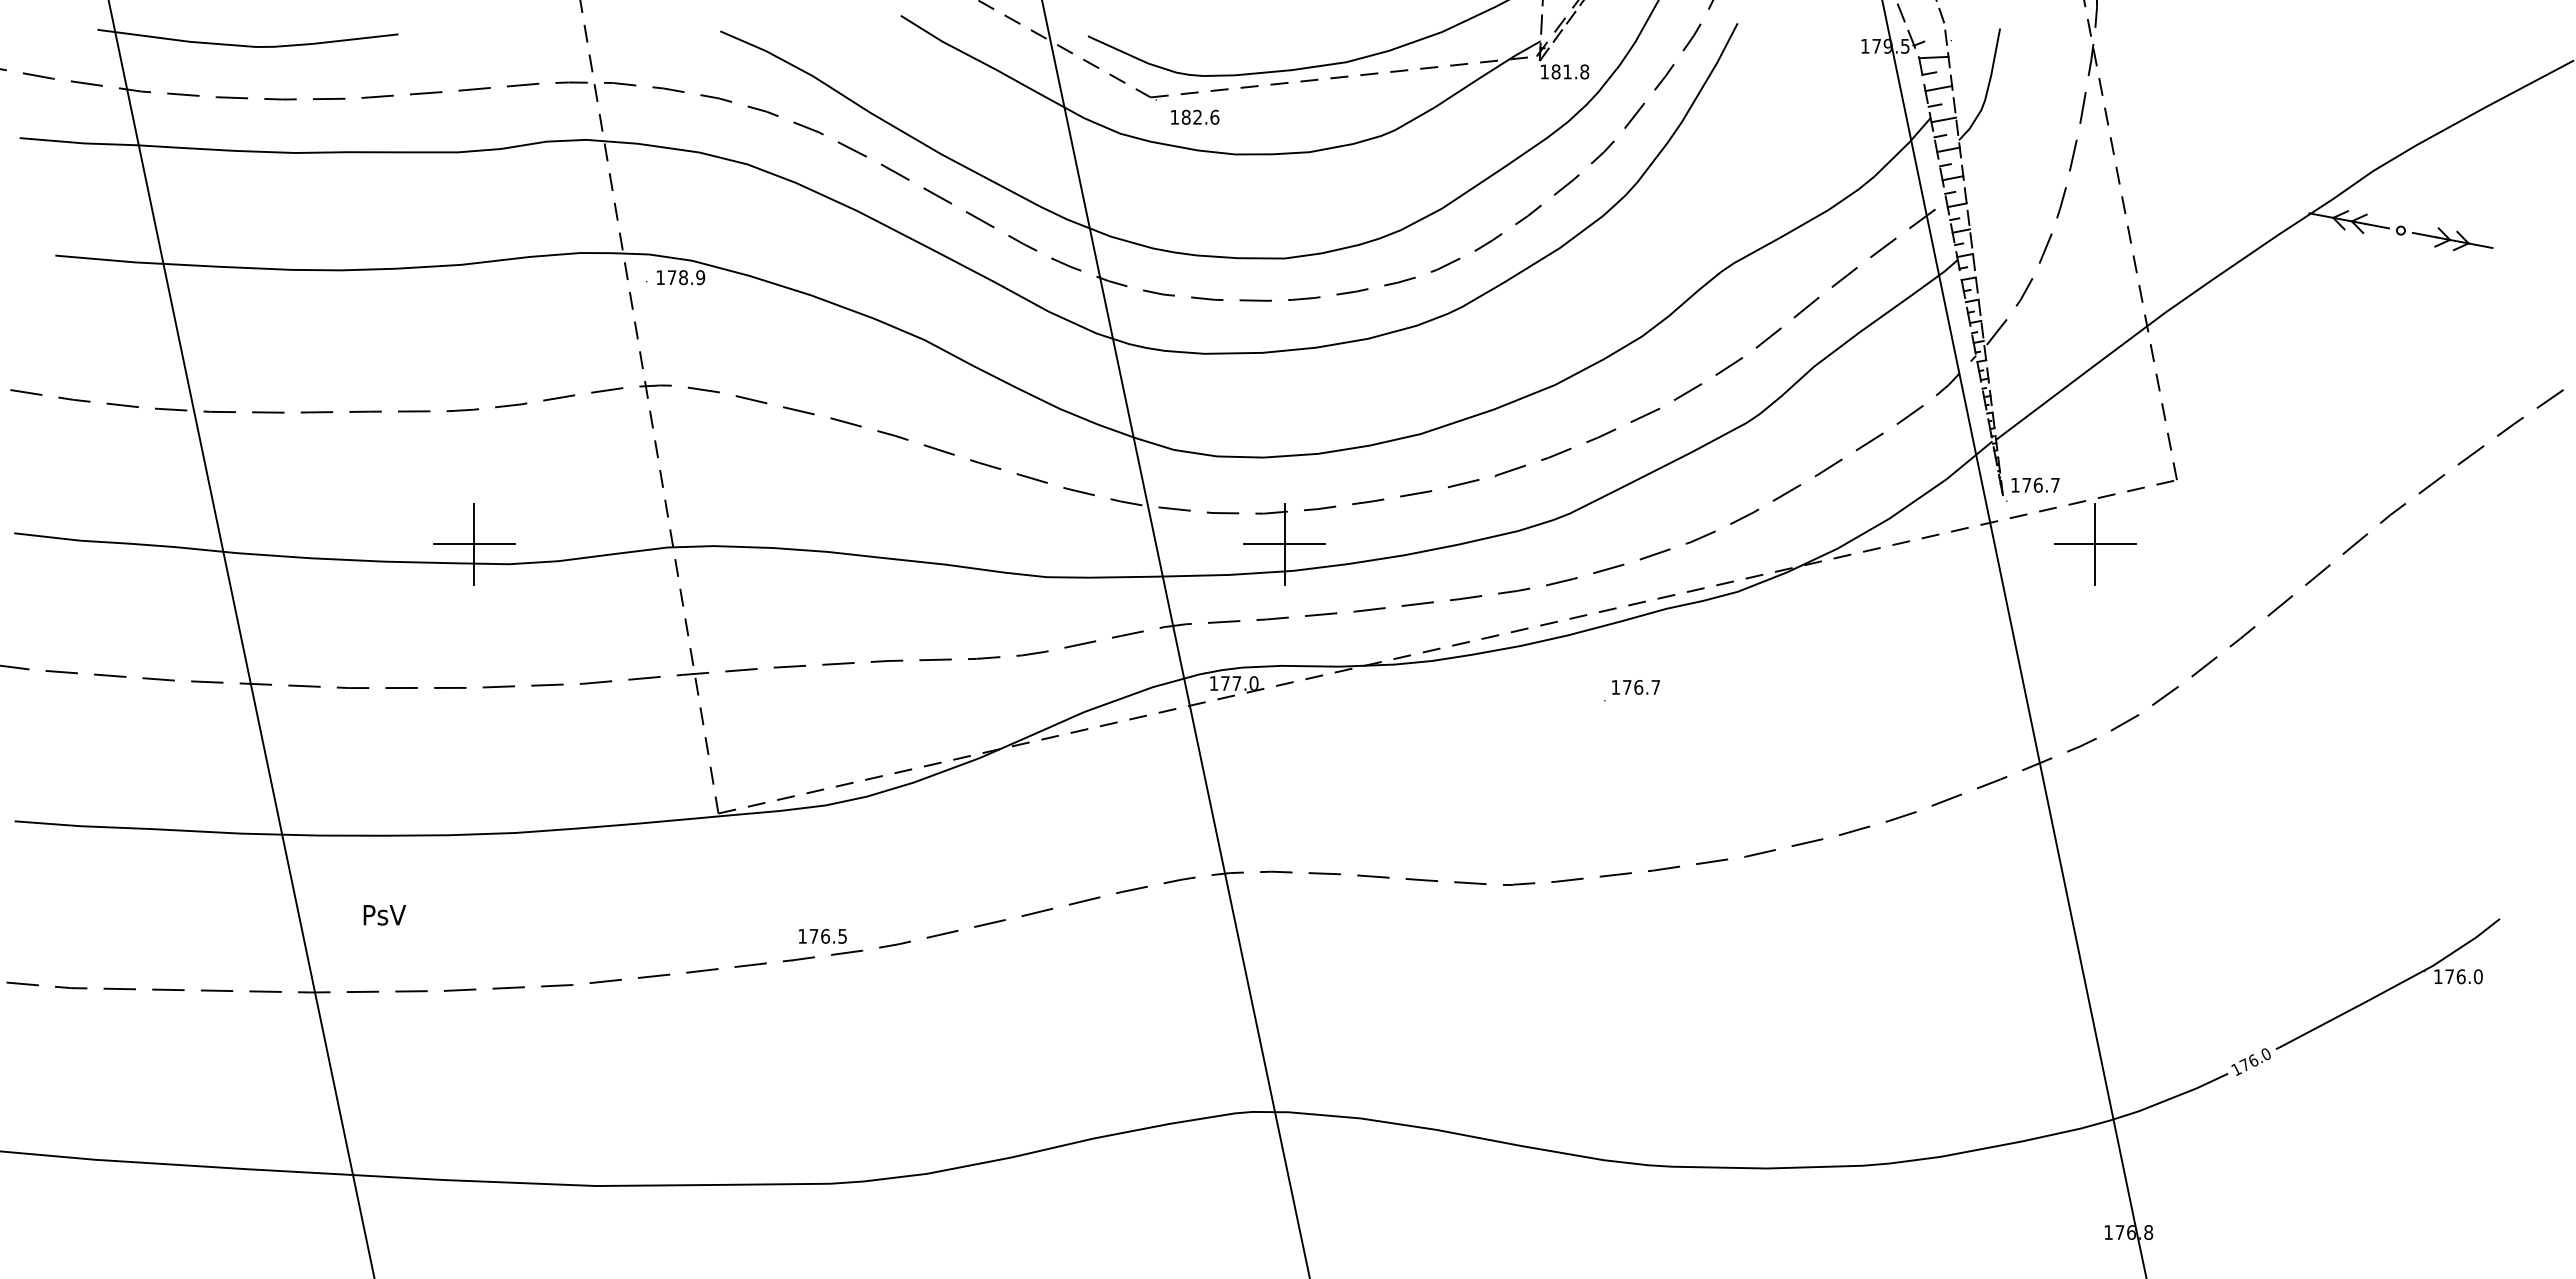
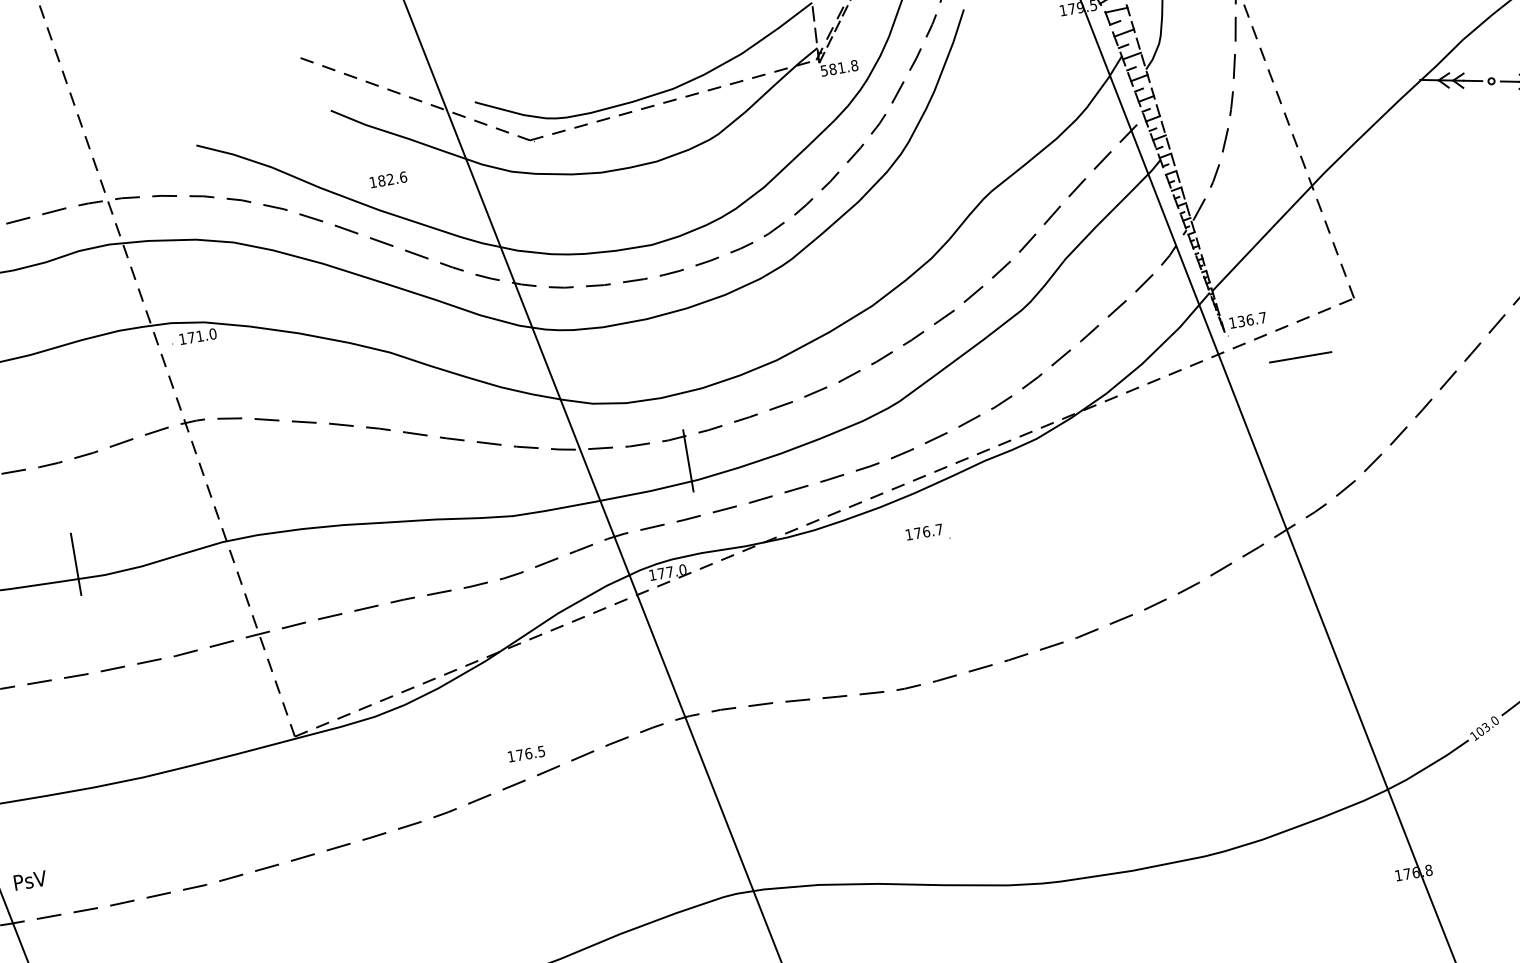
text: (1544, 71) -> (824, 70), 181.8 -> 581.8
text: (1195, 116) -> (388, 179), moved
text: (692, 277) -> (206, 334), 178.9 -> 171.0
text: (2026, 484) -> (1241, 320), 176.7 -> 136.7
line: (2095, 543) -> (1300, 356), removed
line: (473, 544) -> (75, 564), removed
line: (1284, 544) -> (688, 461), removed
text: (1635, 687) -> (924, 532), moved
text: (384, 915) -> (30, 880), moved
text: (822, 935) -> (526, 753), moved
text: (2248, 1062) -> (1482, 729), 176.0 -> 103.0

